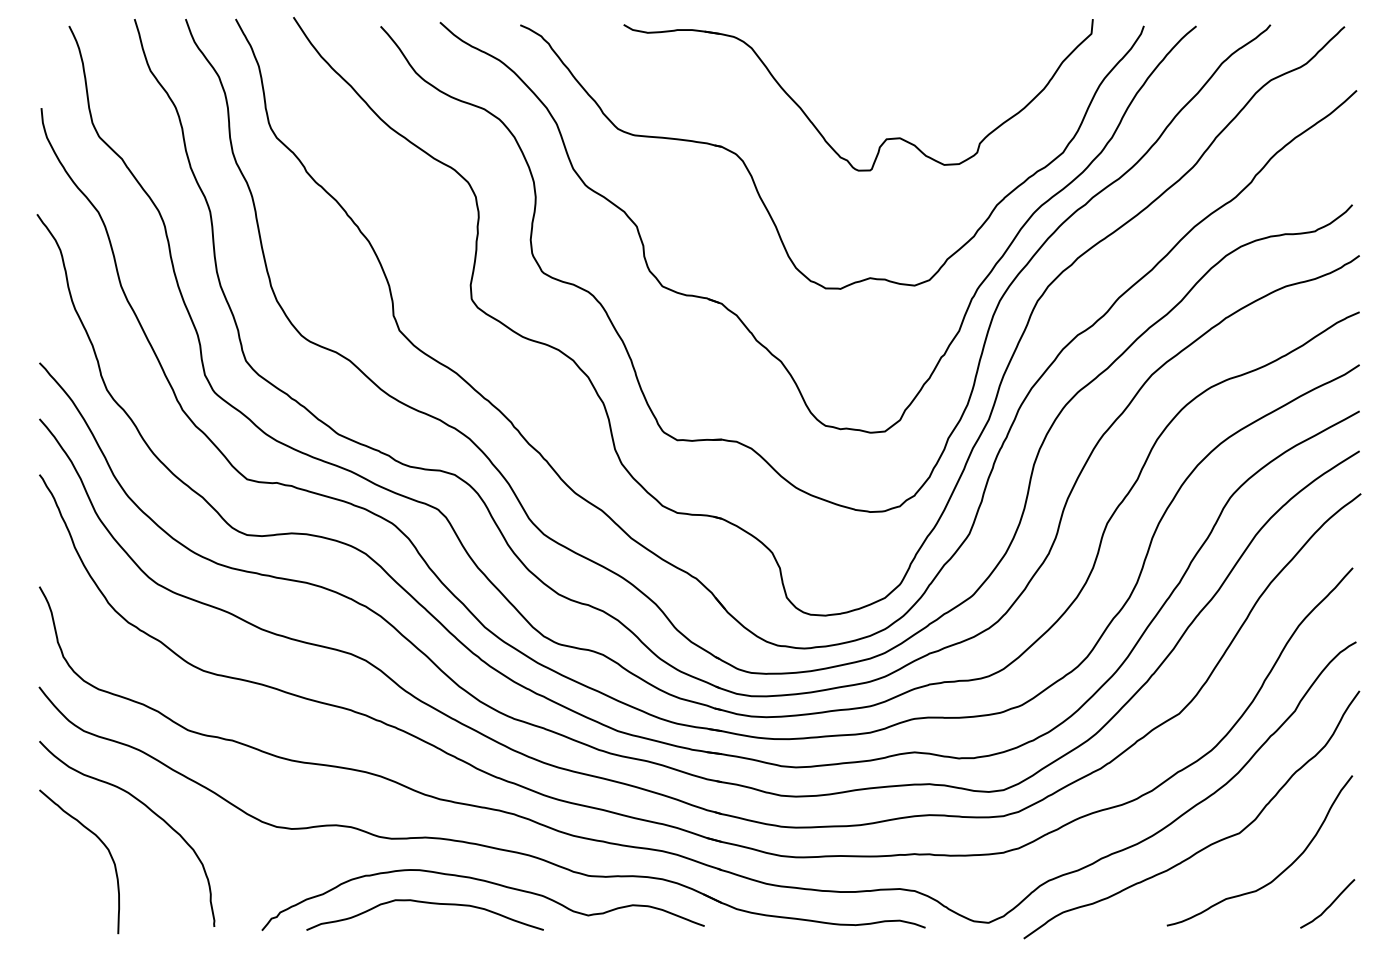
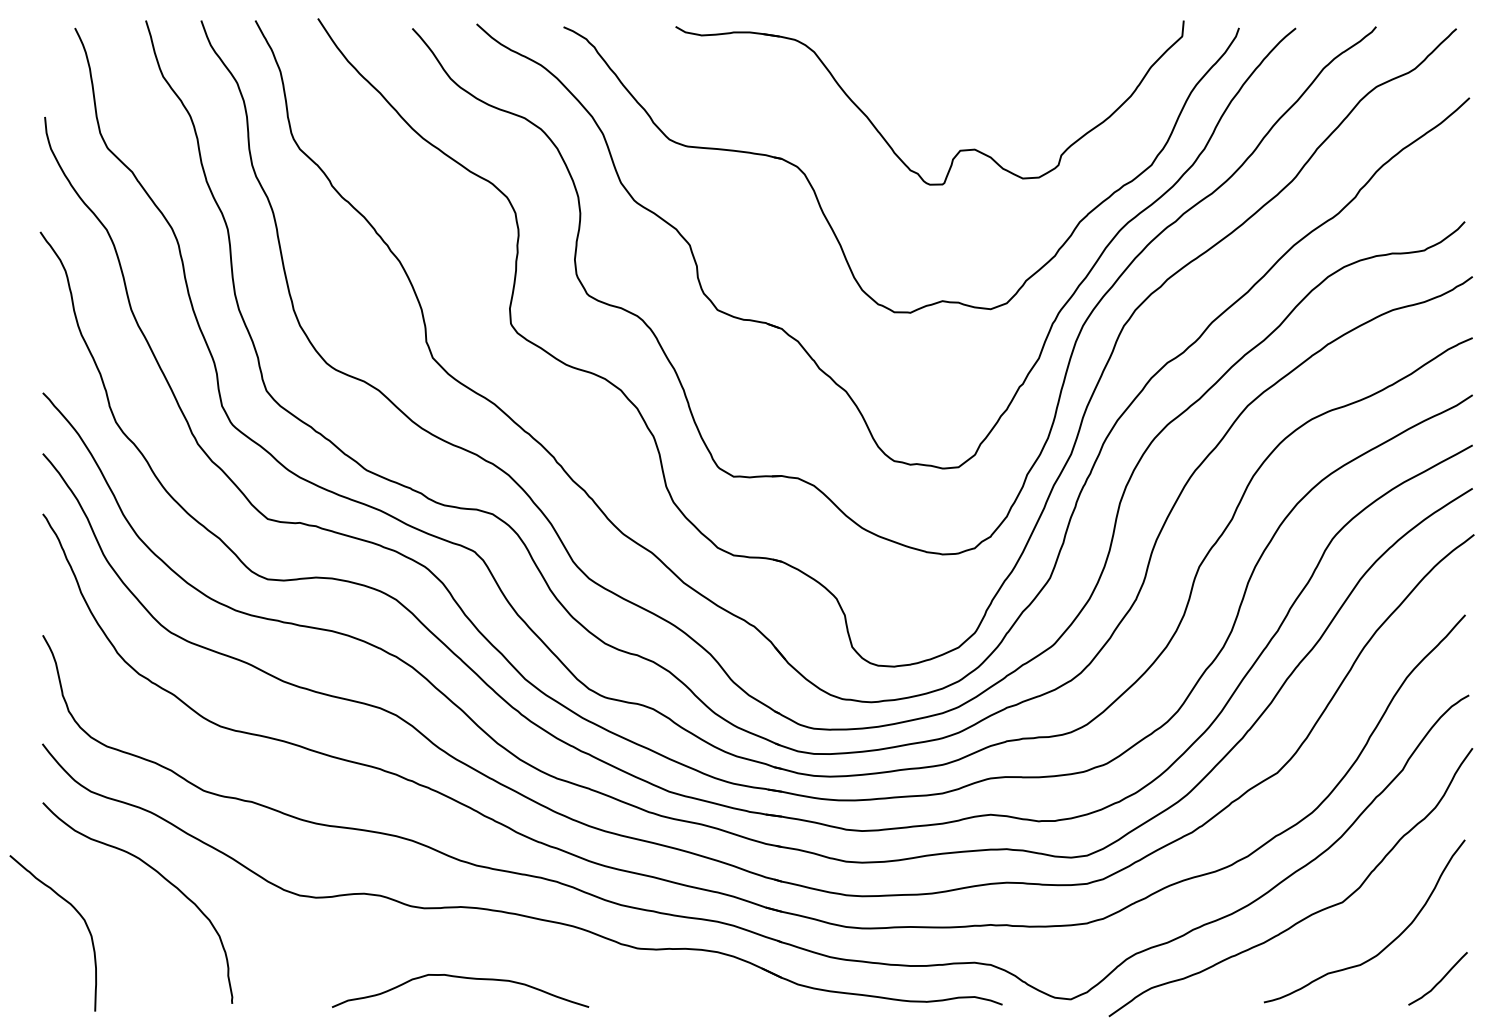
curve: (101, 843) -> (77, 913), moved
curve: (488, 883) -> (529, 956), removed

